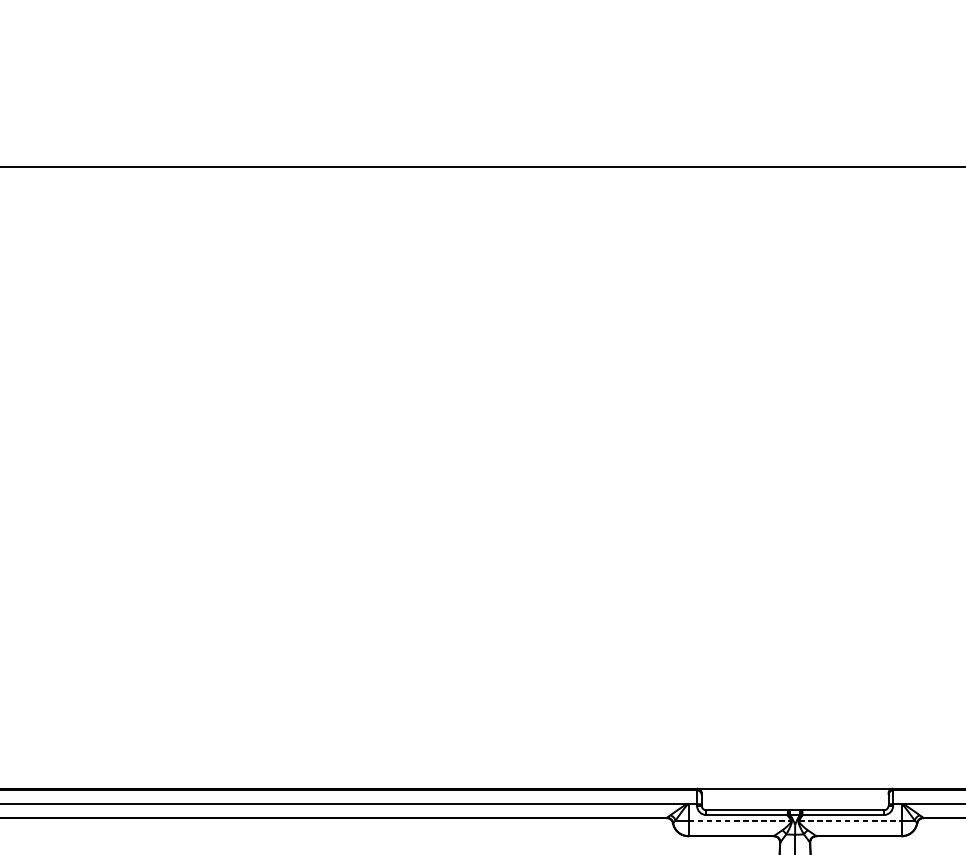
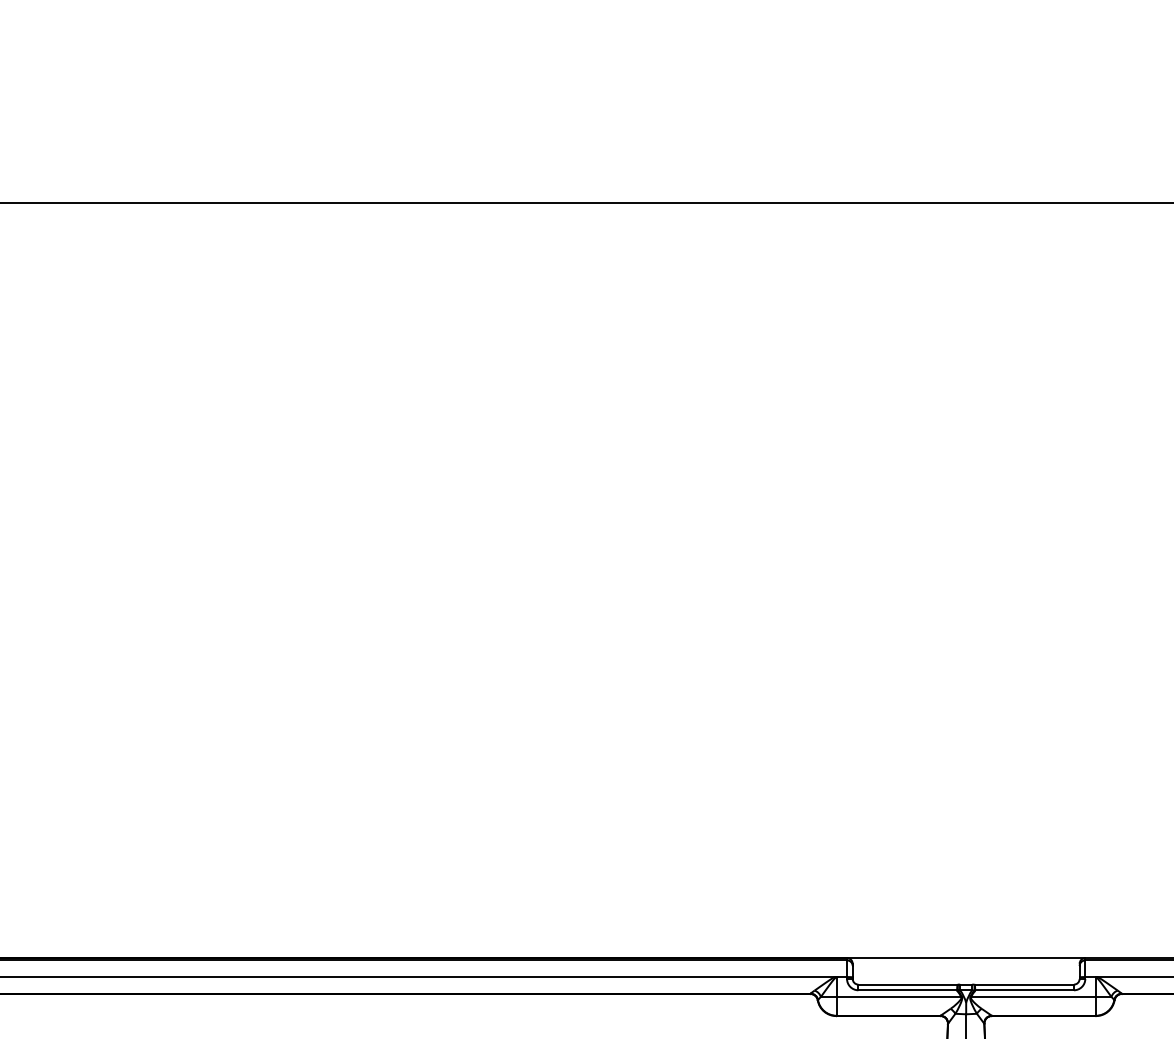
line: (740, 820) -> (899, 996), dashed -> solid
line: (850, 820) -> (1033, 996), dashed -> solid

